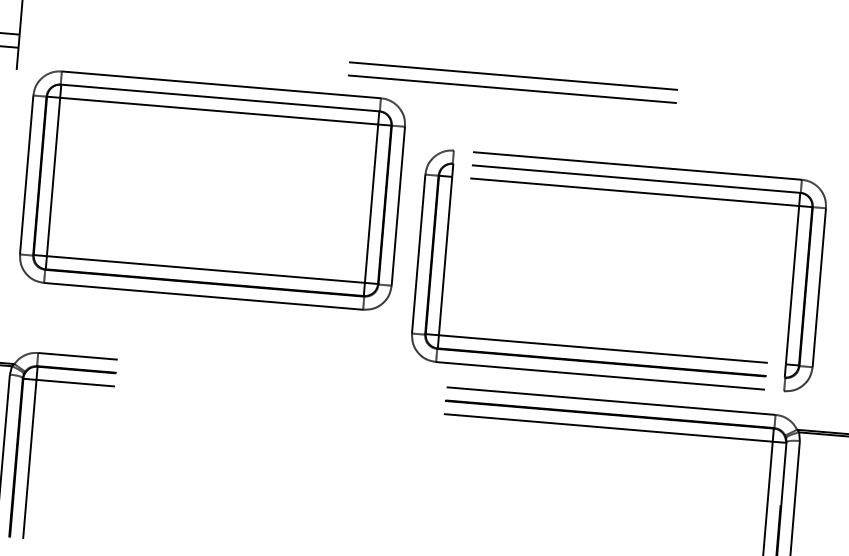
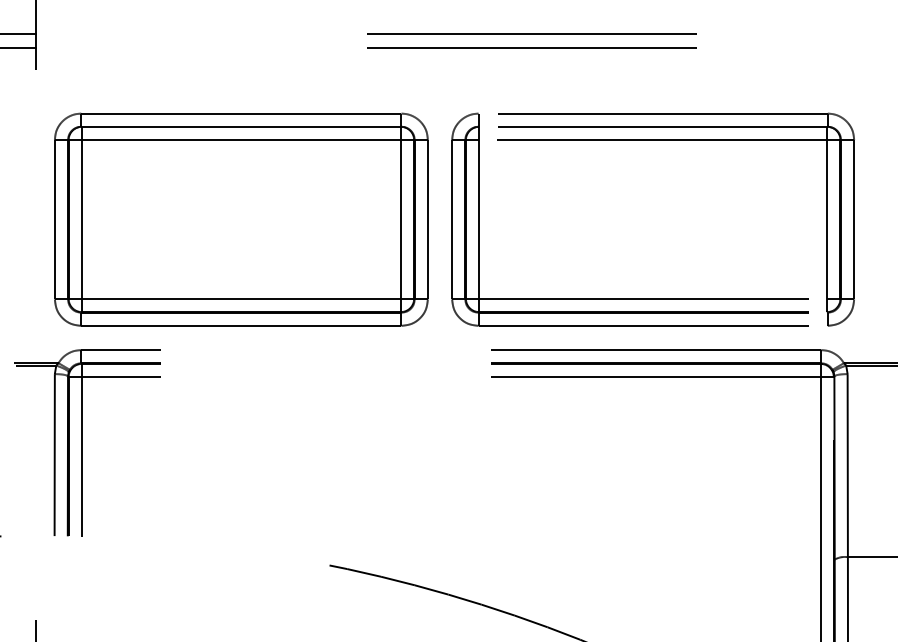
part: (212, 190) -> (241, 219), moved

